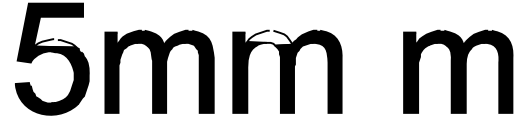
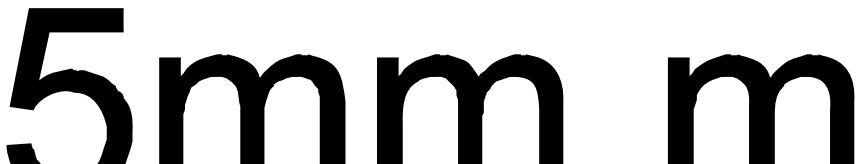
fill: (269, 37) -> (439, 66), added
fill: (54, 43) -> (73, 76), added

